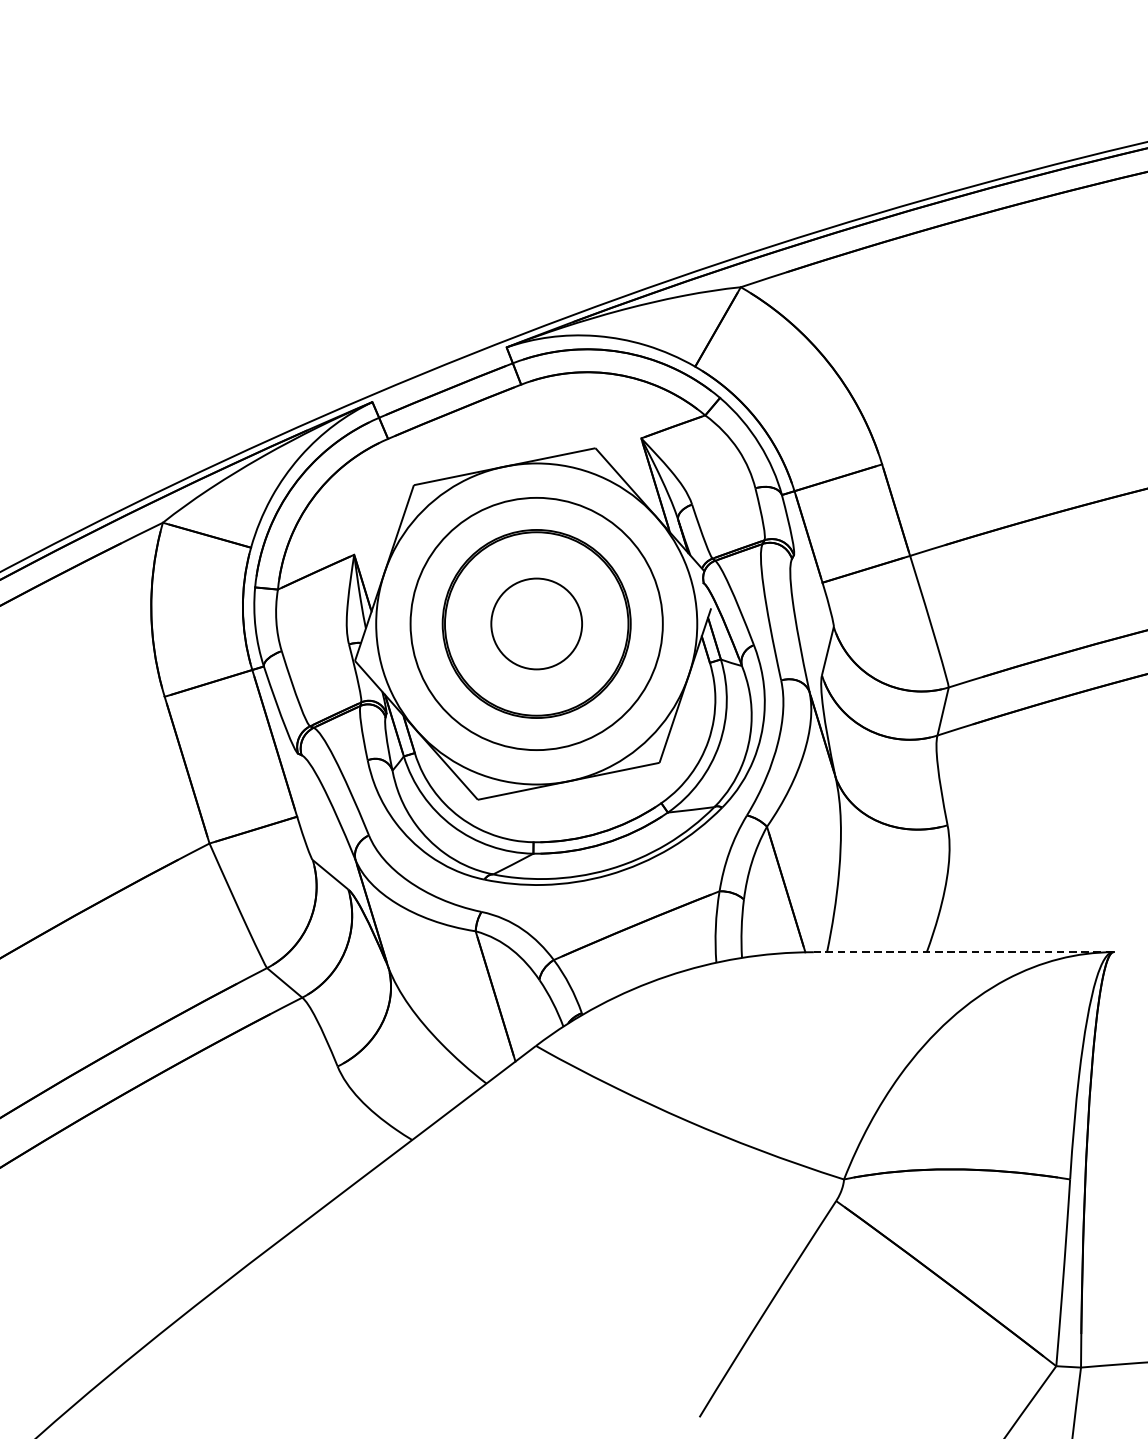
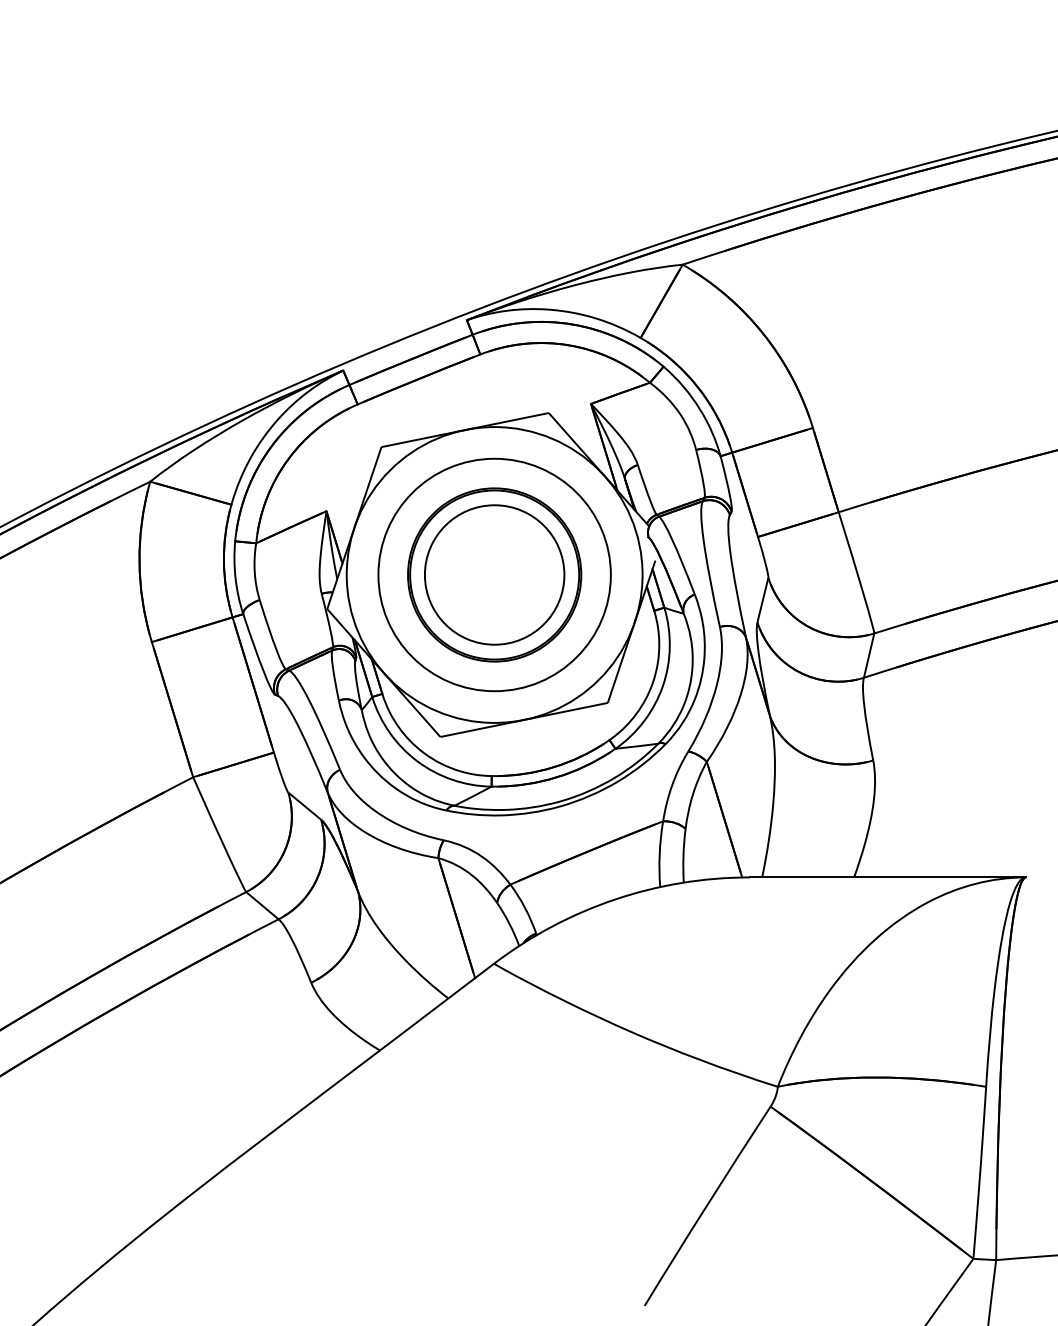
circle: (536, 623) -> (494, 574), size x1.67
line: (963, 952) -> (887, 877), dashed -> solid

